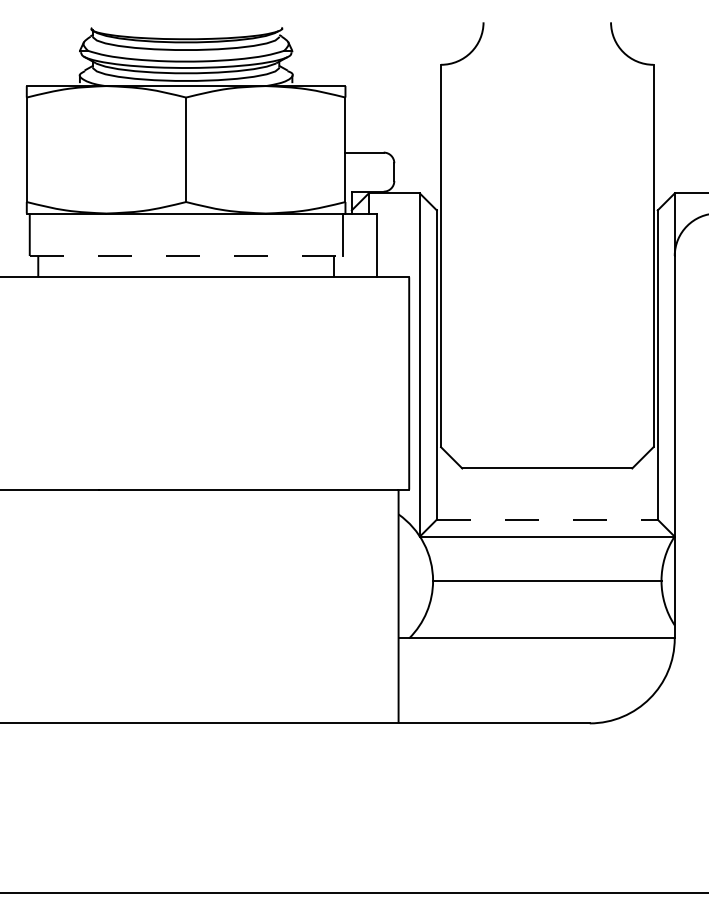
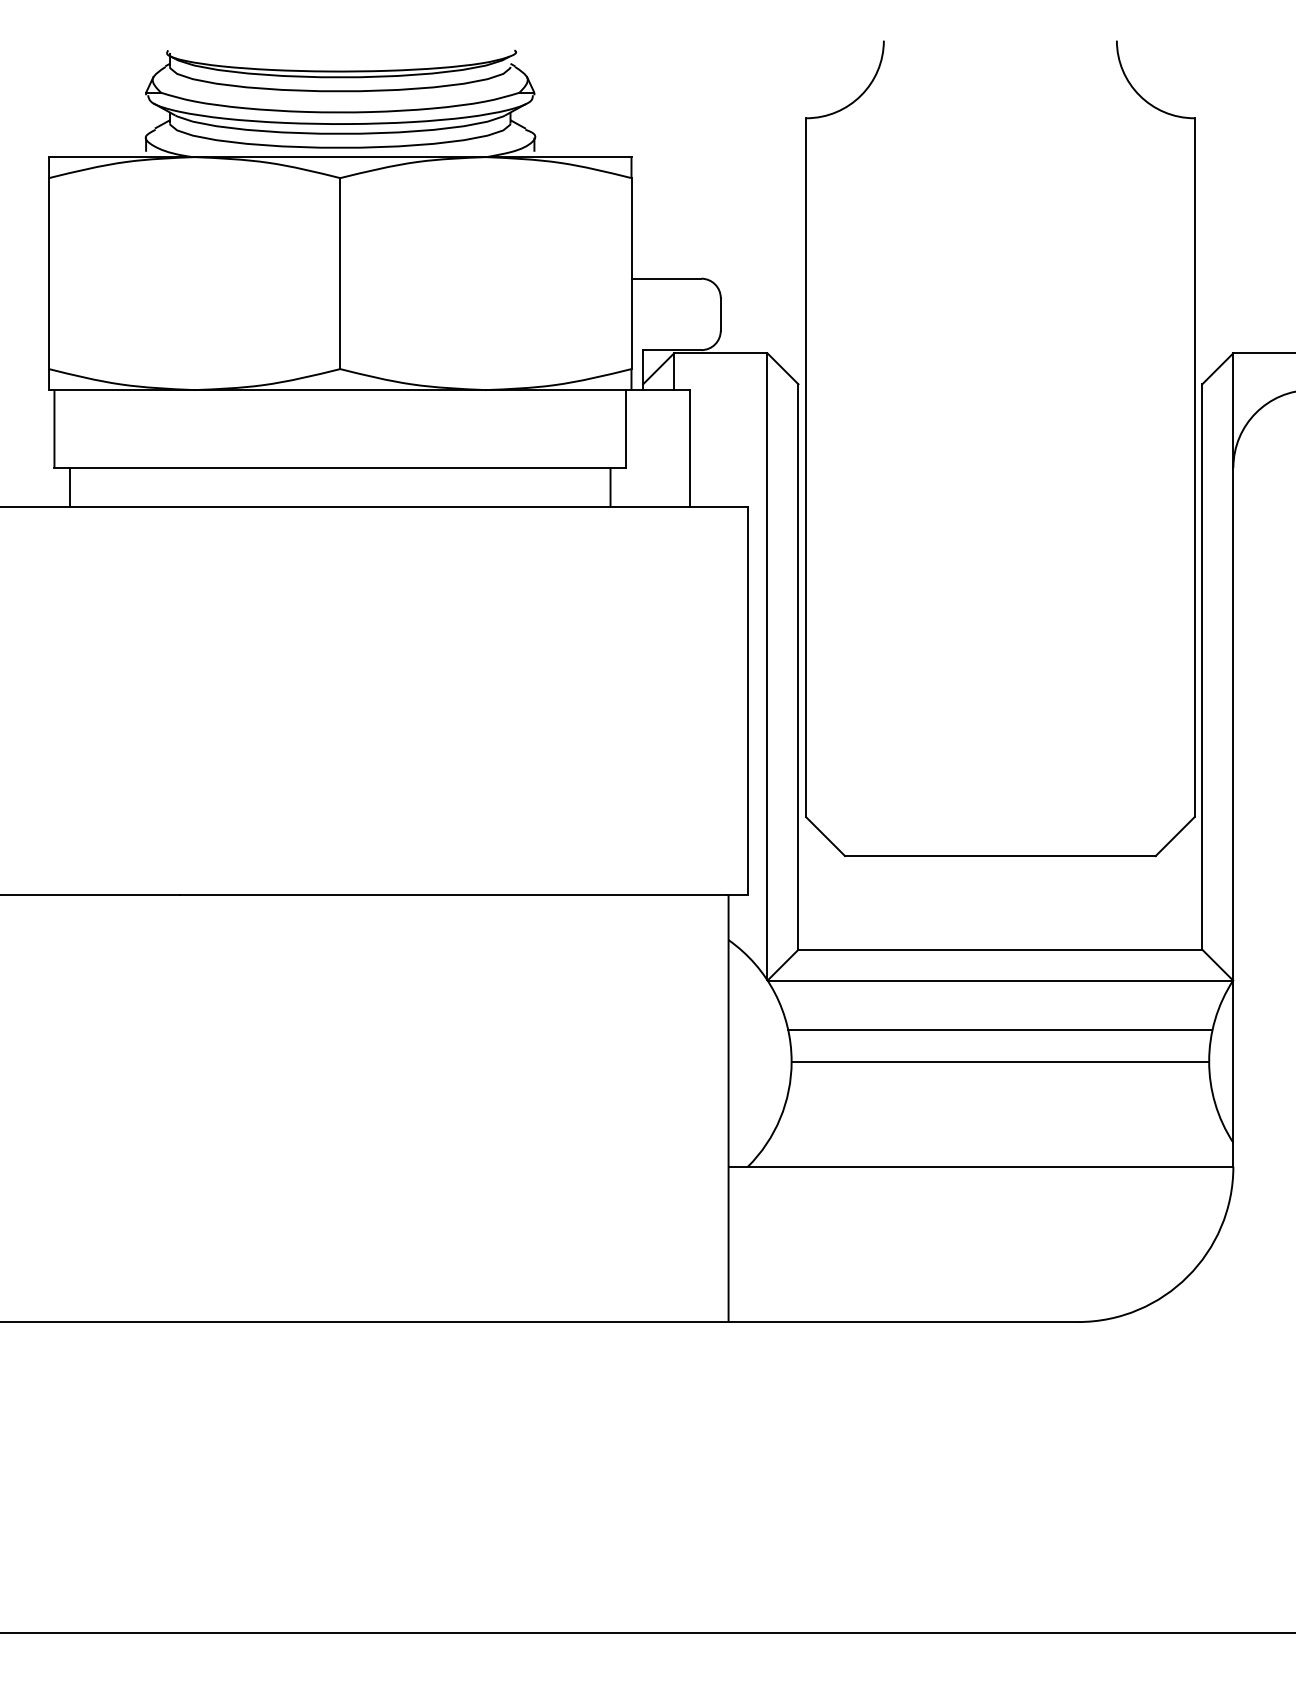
line: (186, 256) -> (340, 468), dashed -> solid
line: (547, 519) -> (1000, 949), dashed -> solid
line: (547, 563) -> (1000, 1029), added

